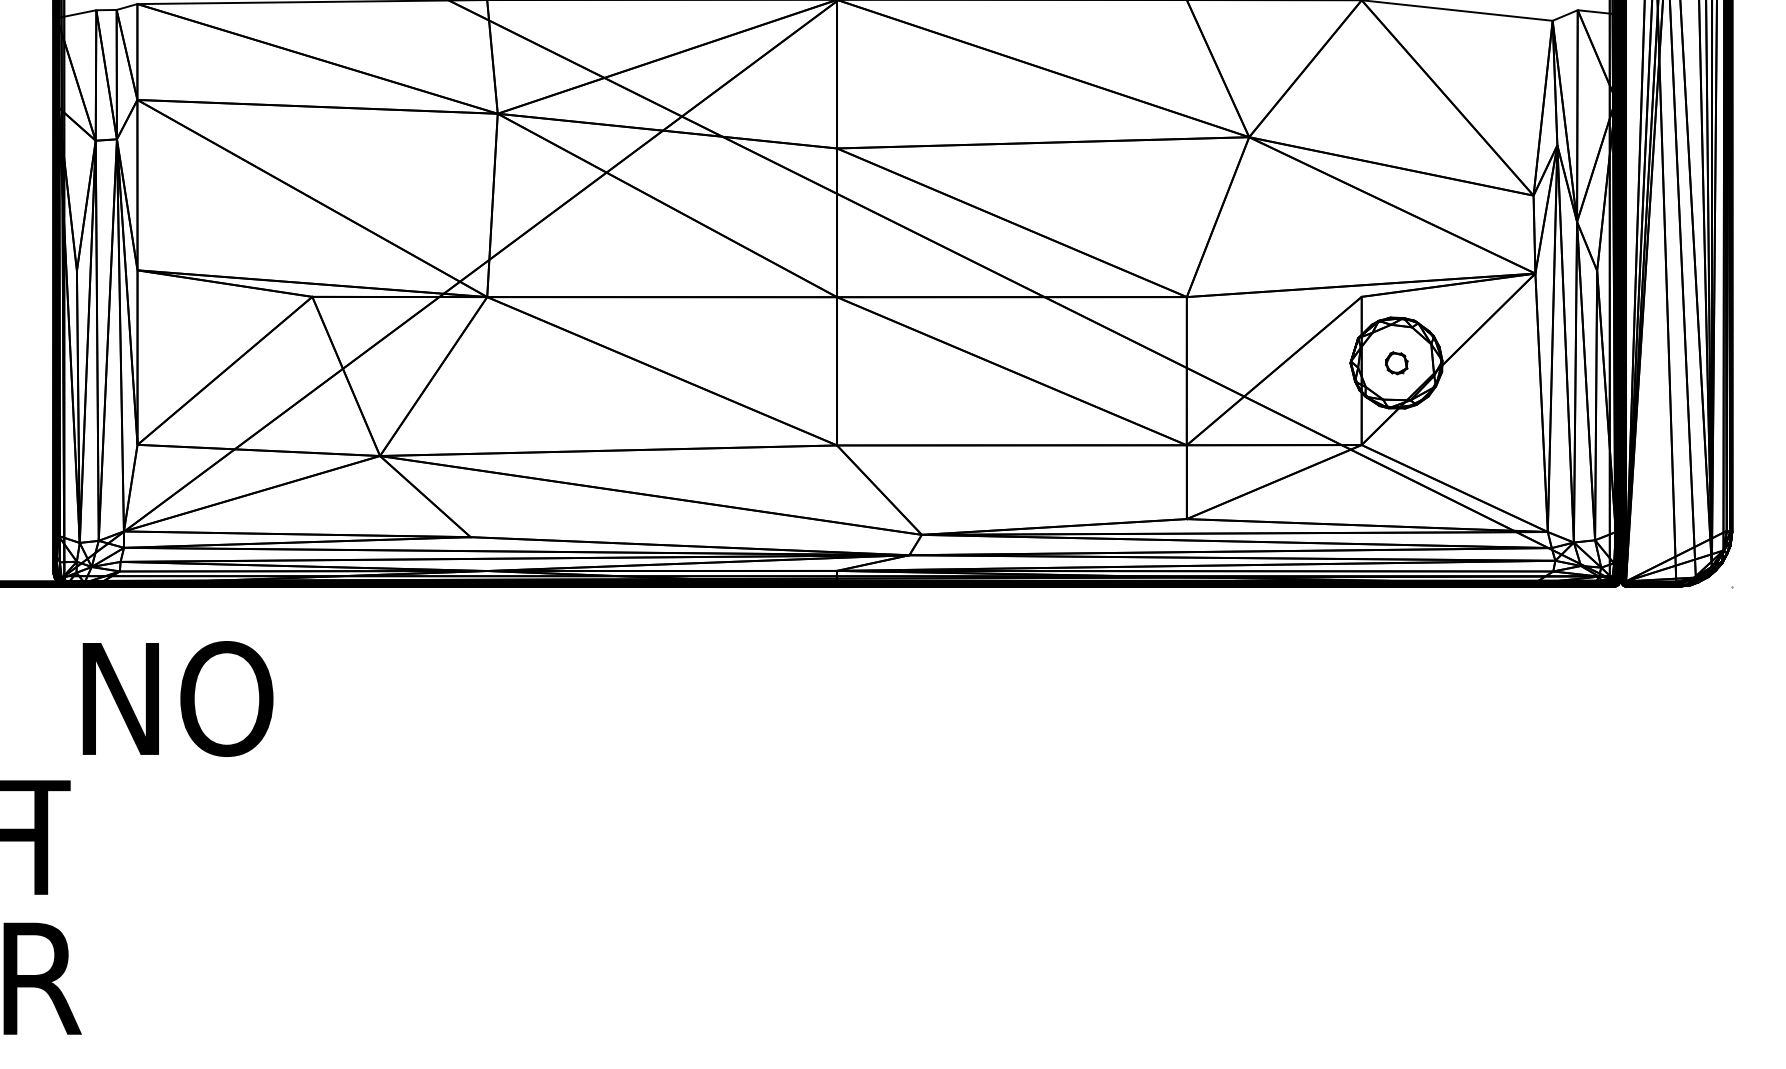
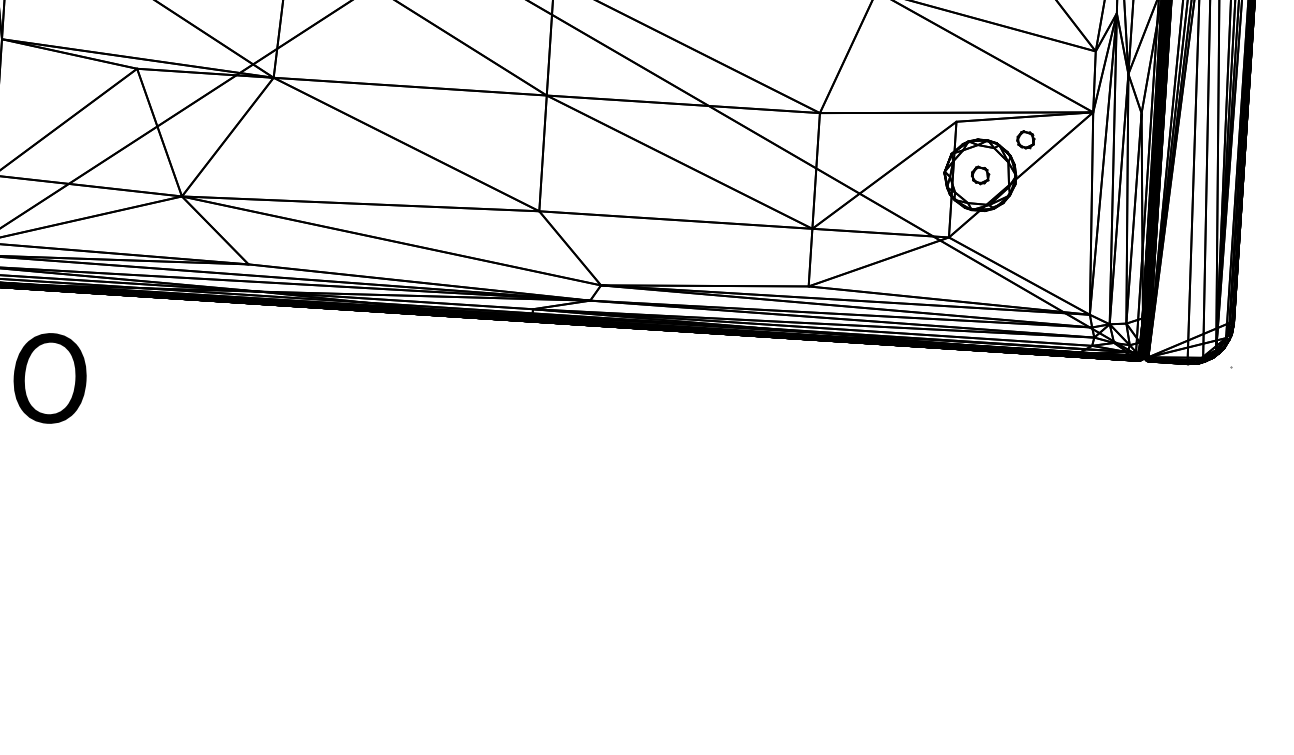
part: (1451, 314) -> (1025, 140), added

